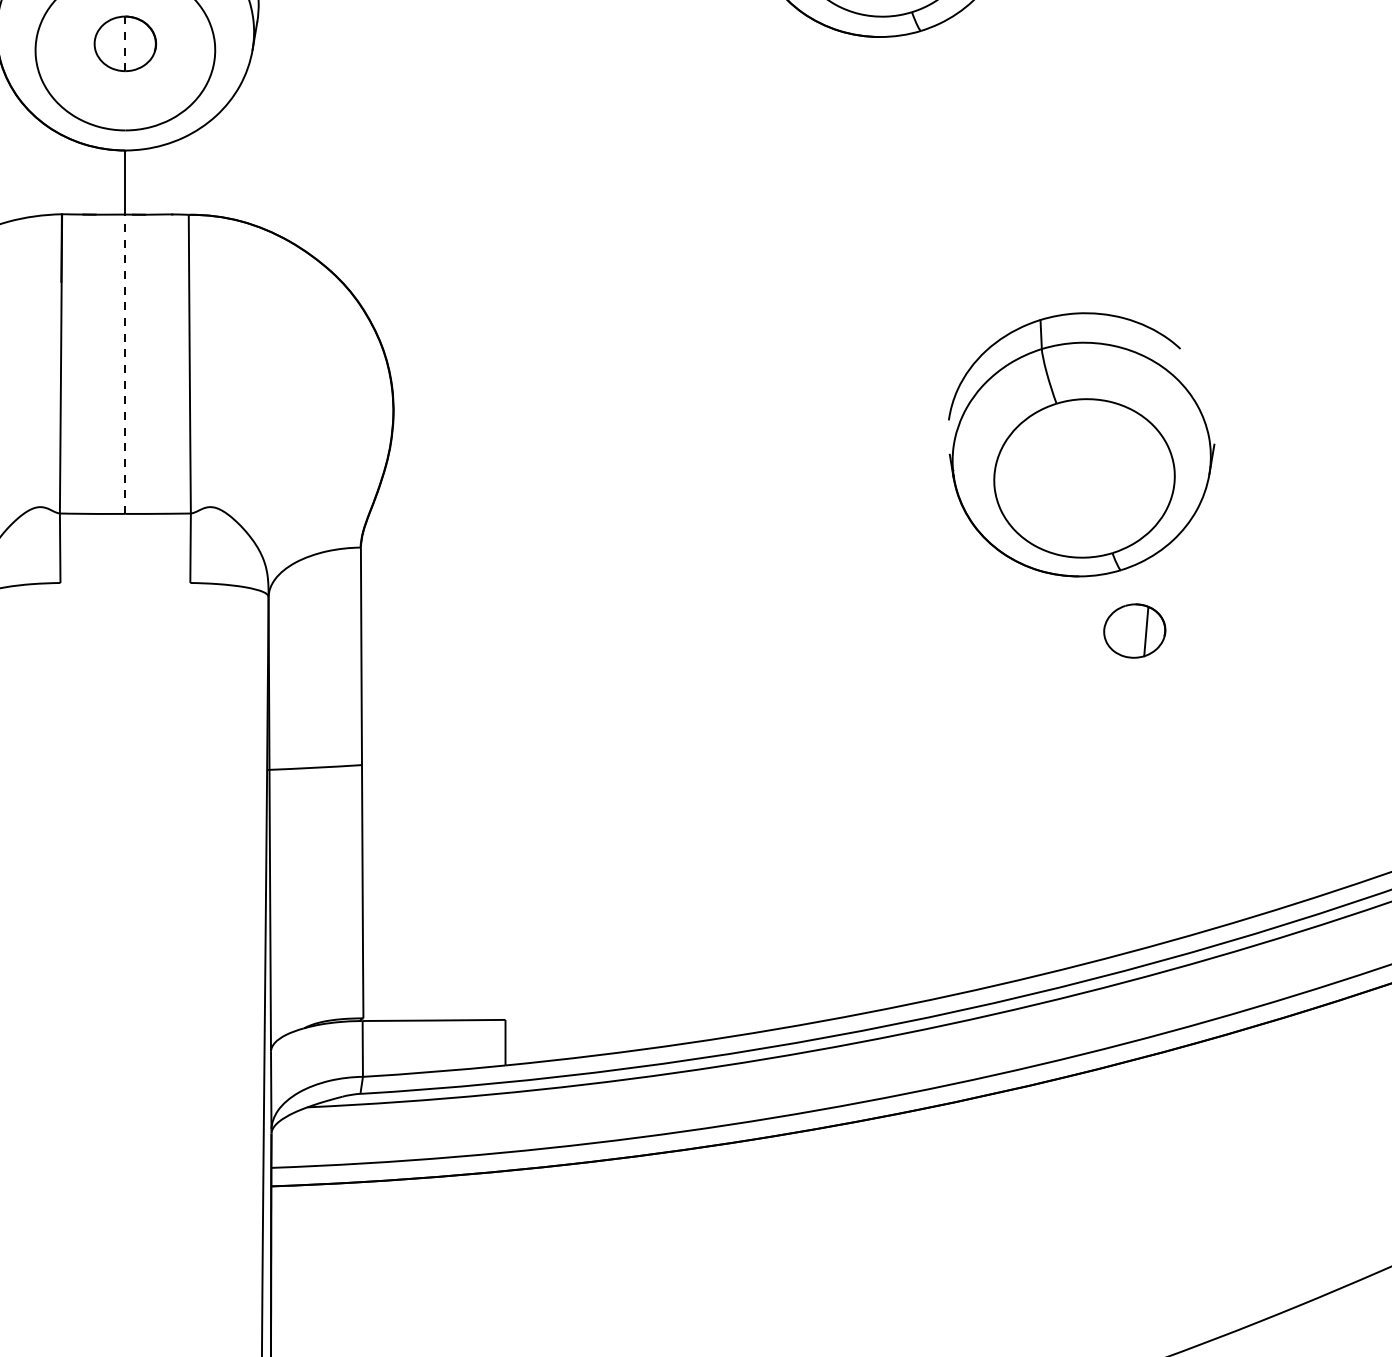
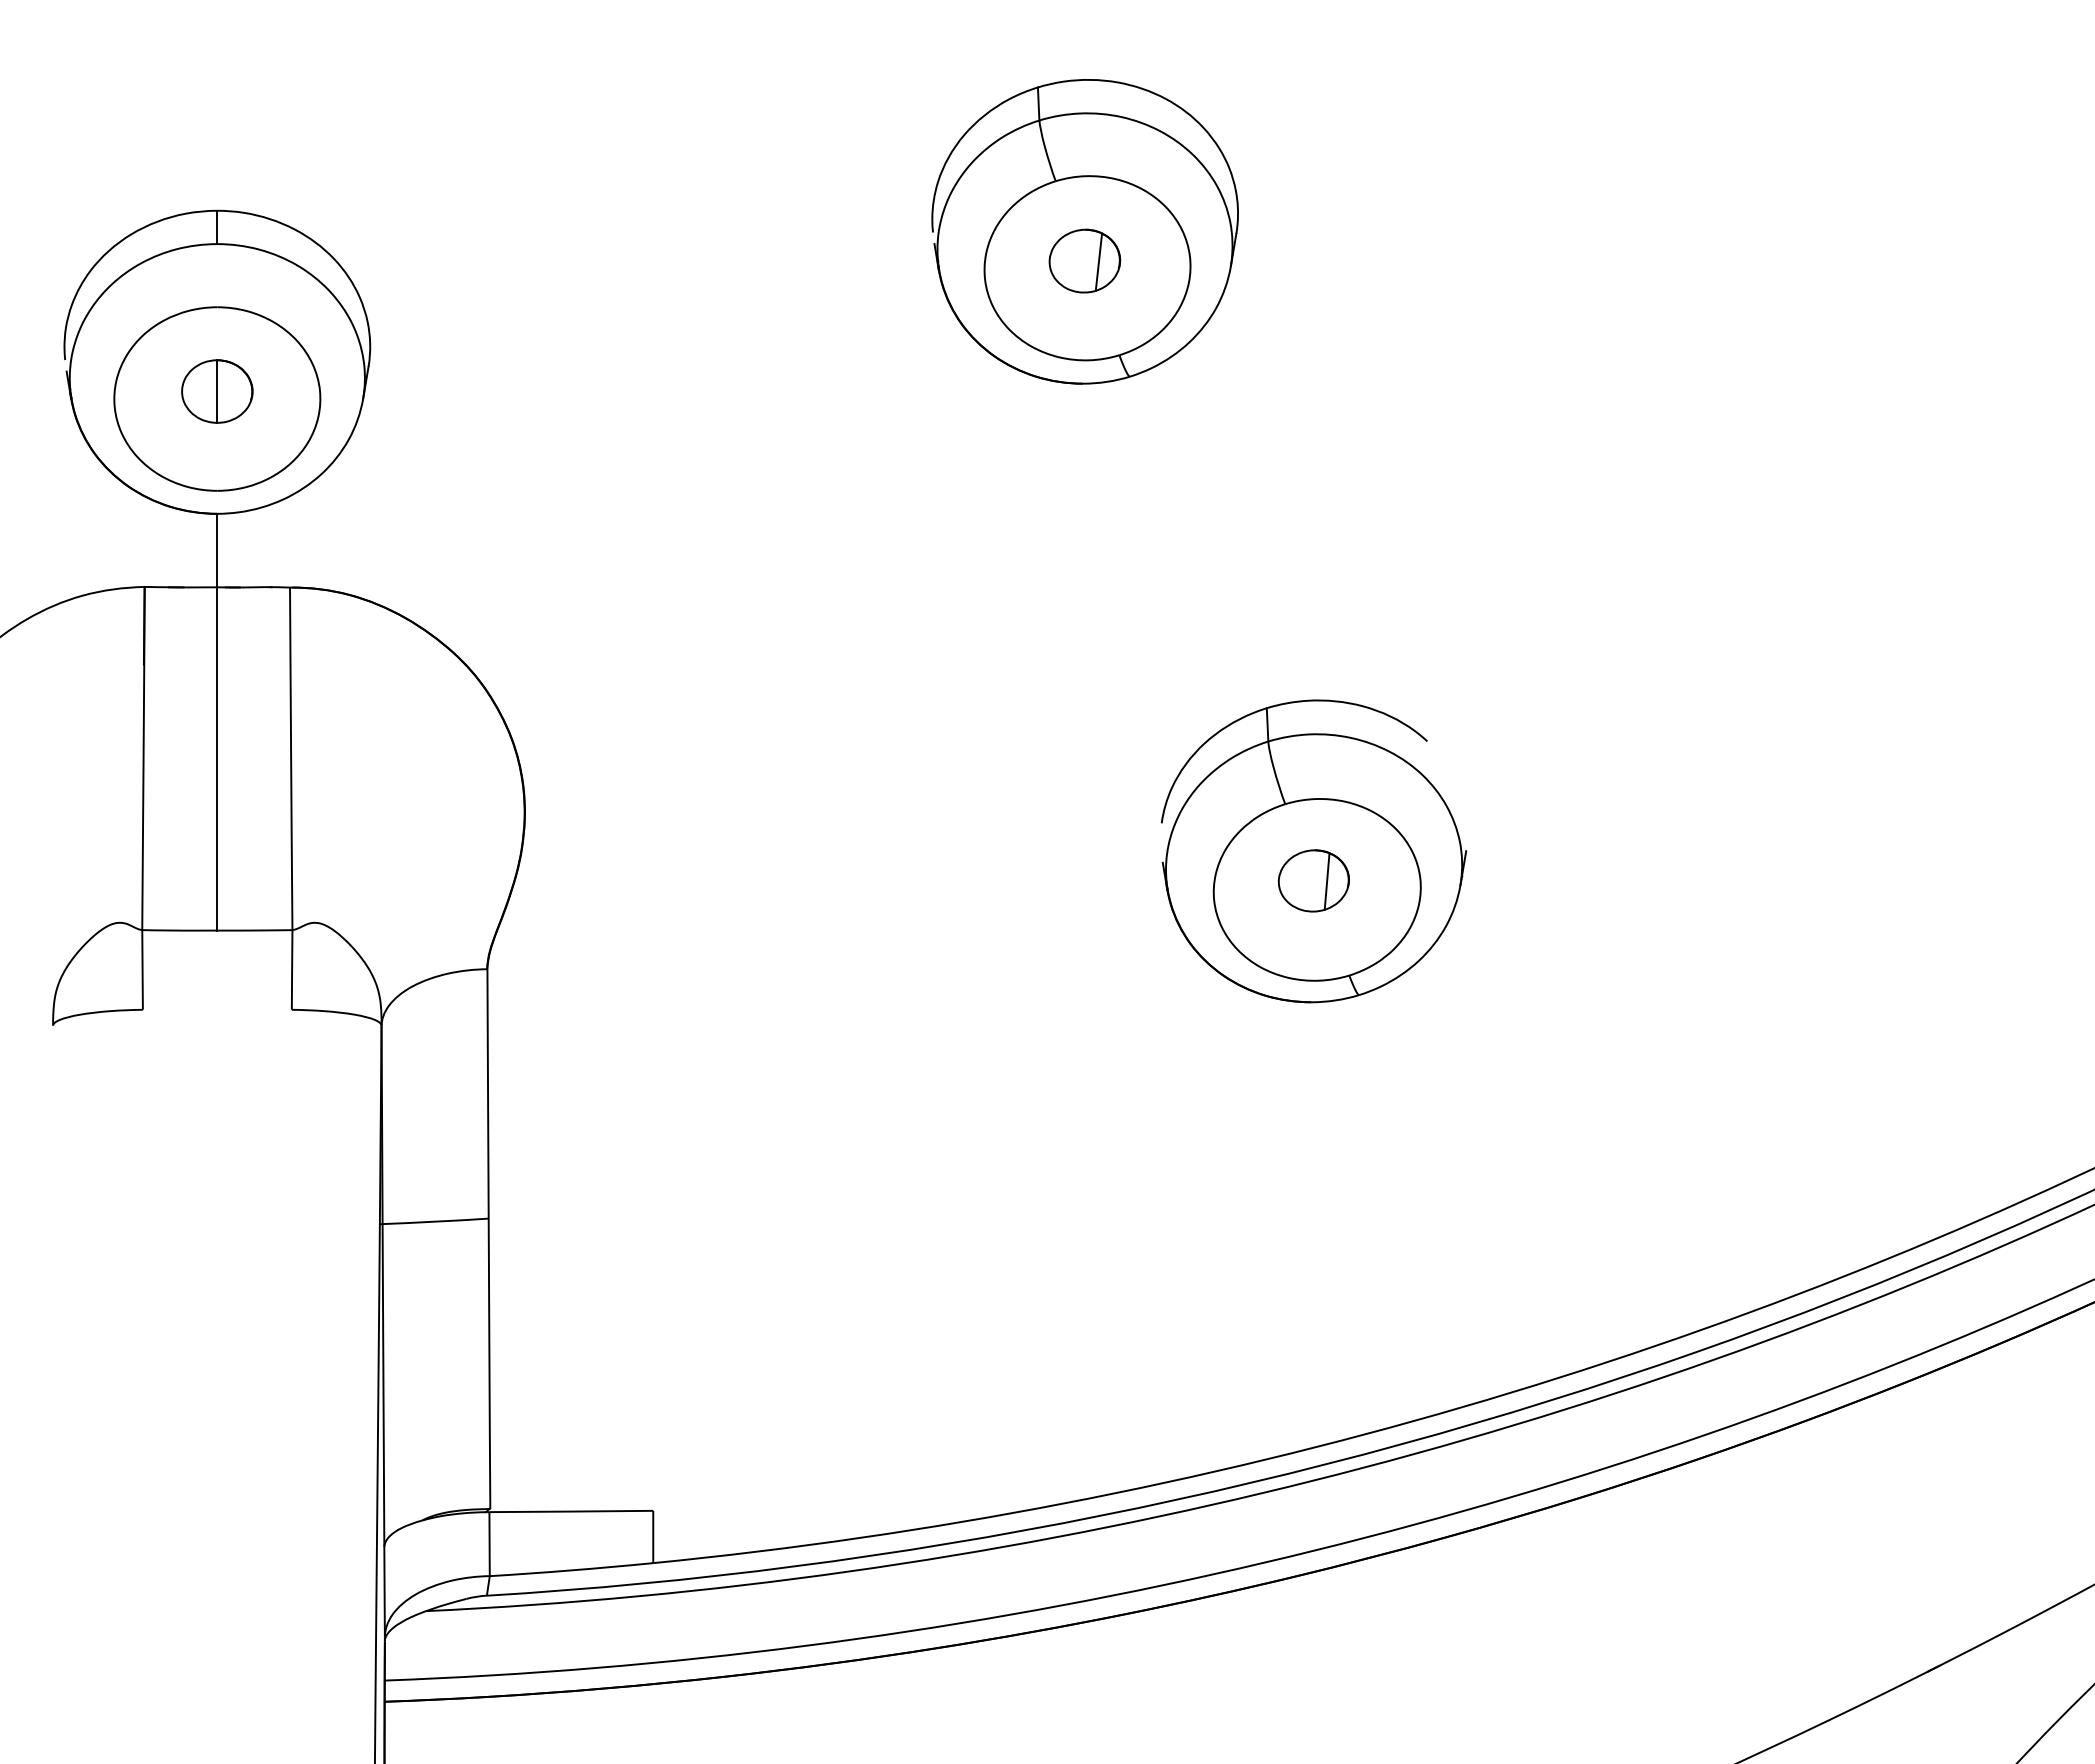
line: (125, 43) -> (217, 391), dashed -> solid
line: (125, 363) -> (217, 758), dashed -> solid
part: (1134, 630) -> (1313, 880), moved

